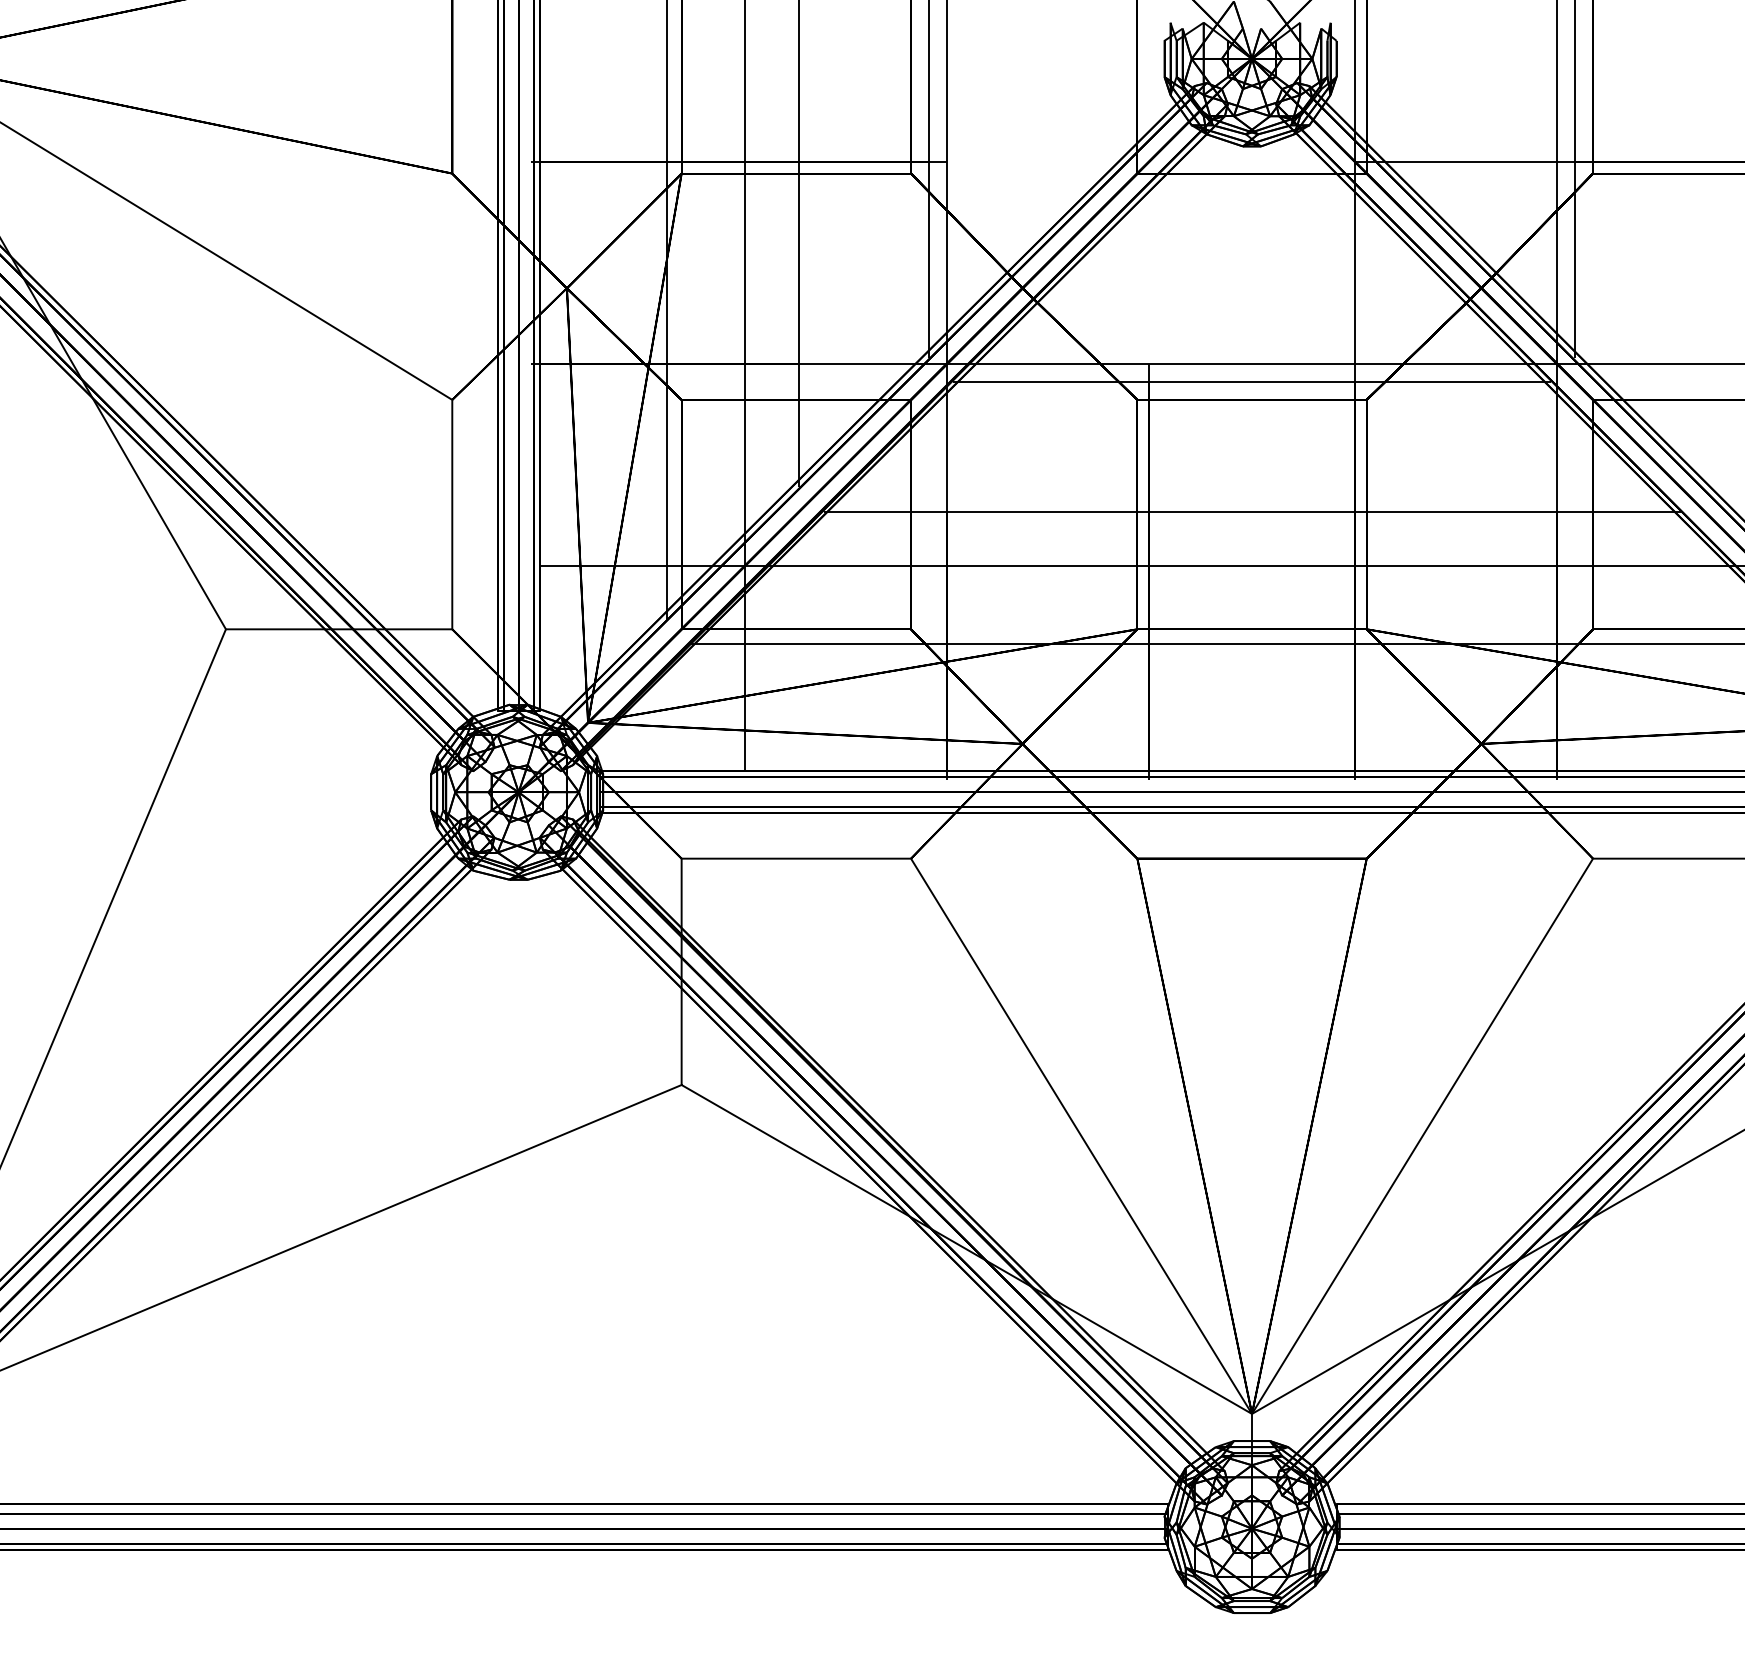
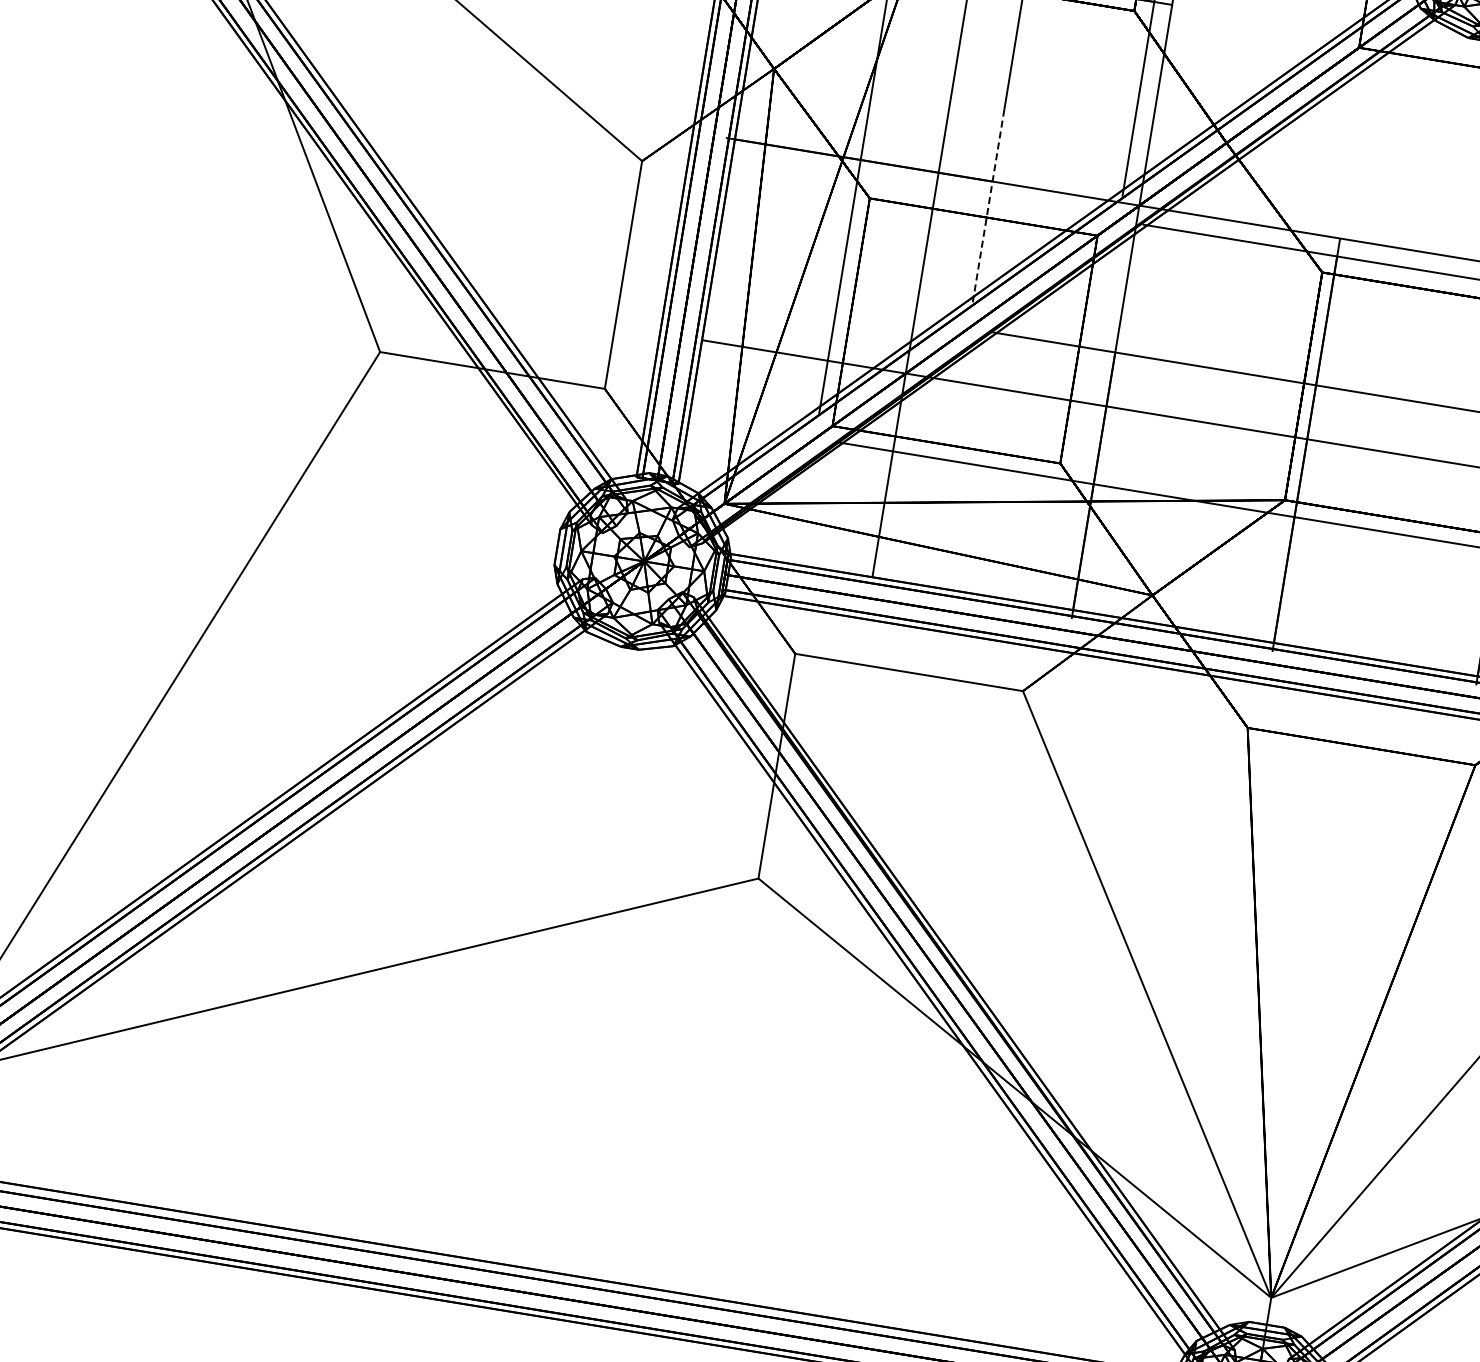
line: (799, 389) -> (988, 207), solid -> dashed

